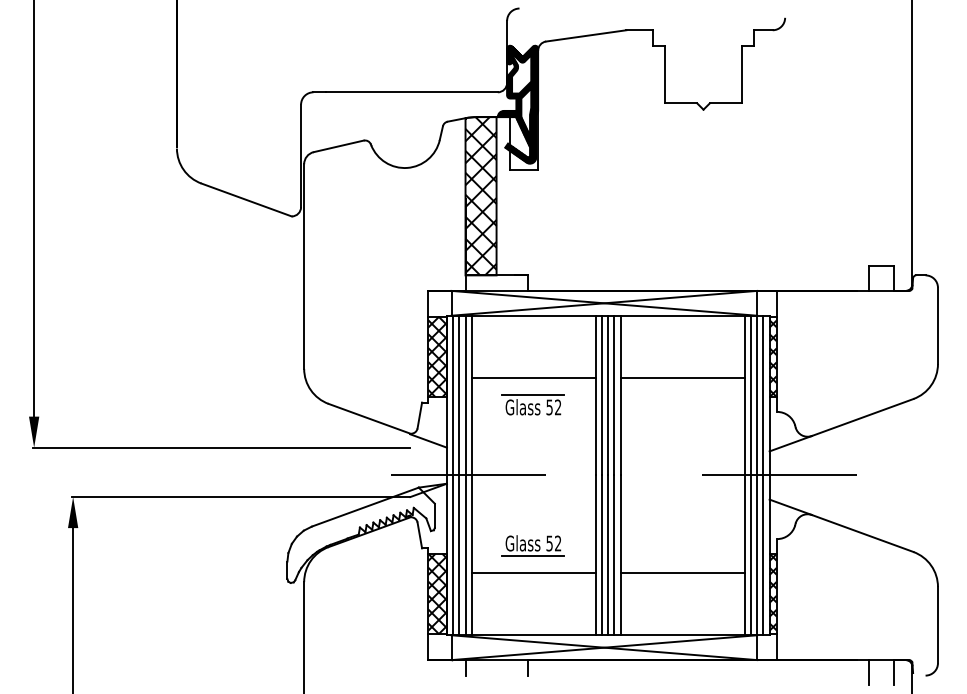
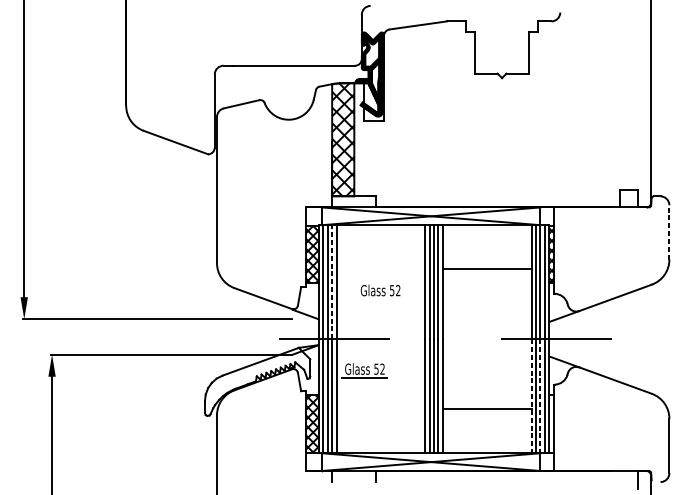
line: (937, 325) -> (669, 232), solid -> dashed
line: (533, 377) -> (380, 269), removed
line: (532, 394) -> (379, 281), removed
line: (465, 395) -> (332, 282), solid -> dashed
part: (532, 545) -> (364, 370), moved
line: (744, 555) -> (531, 396), solid -> dashed
line: (757, 555) -> (540, 396), solid -> dashed
line: (533, 573) -> (380, 409), removed
hatch: (772, 591) -> (551, 422), removed
line: (869, 672) -> (620, 479), removed

